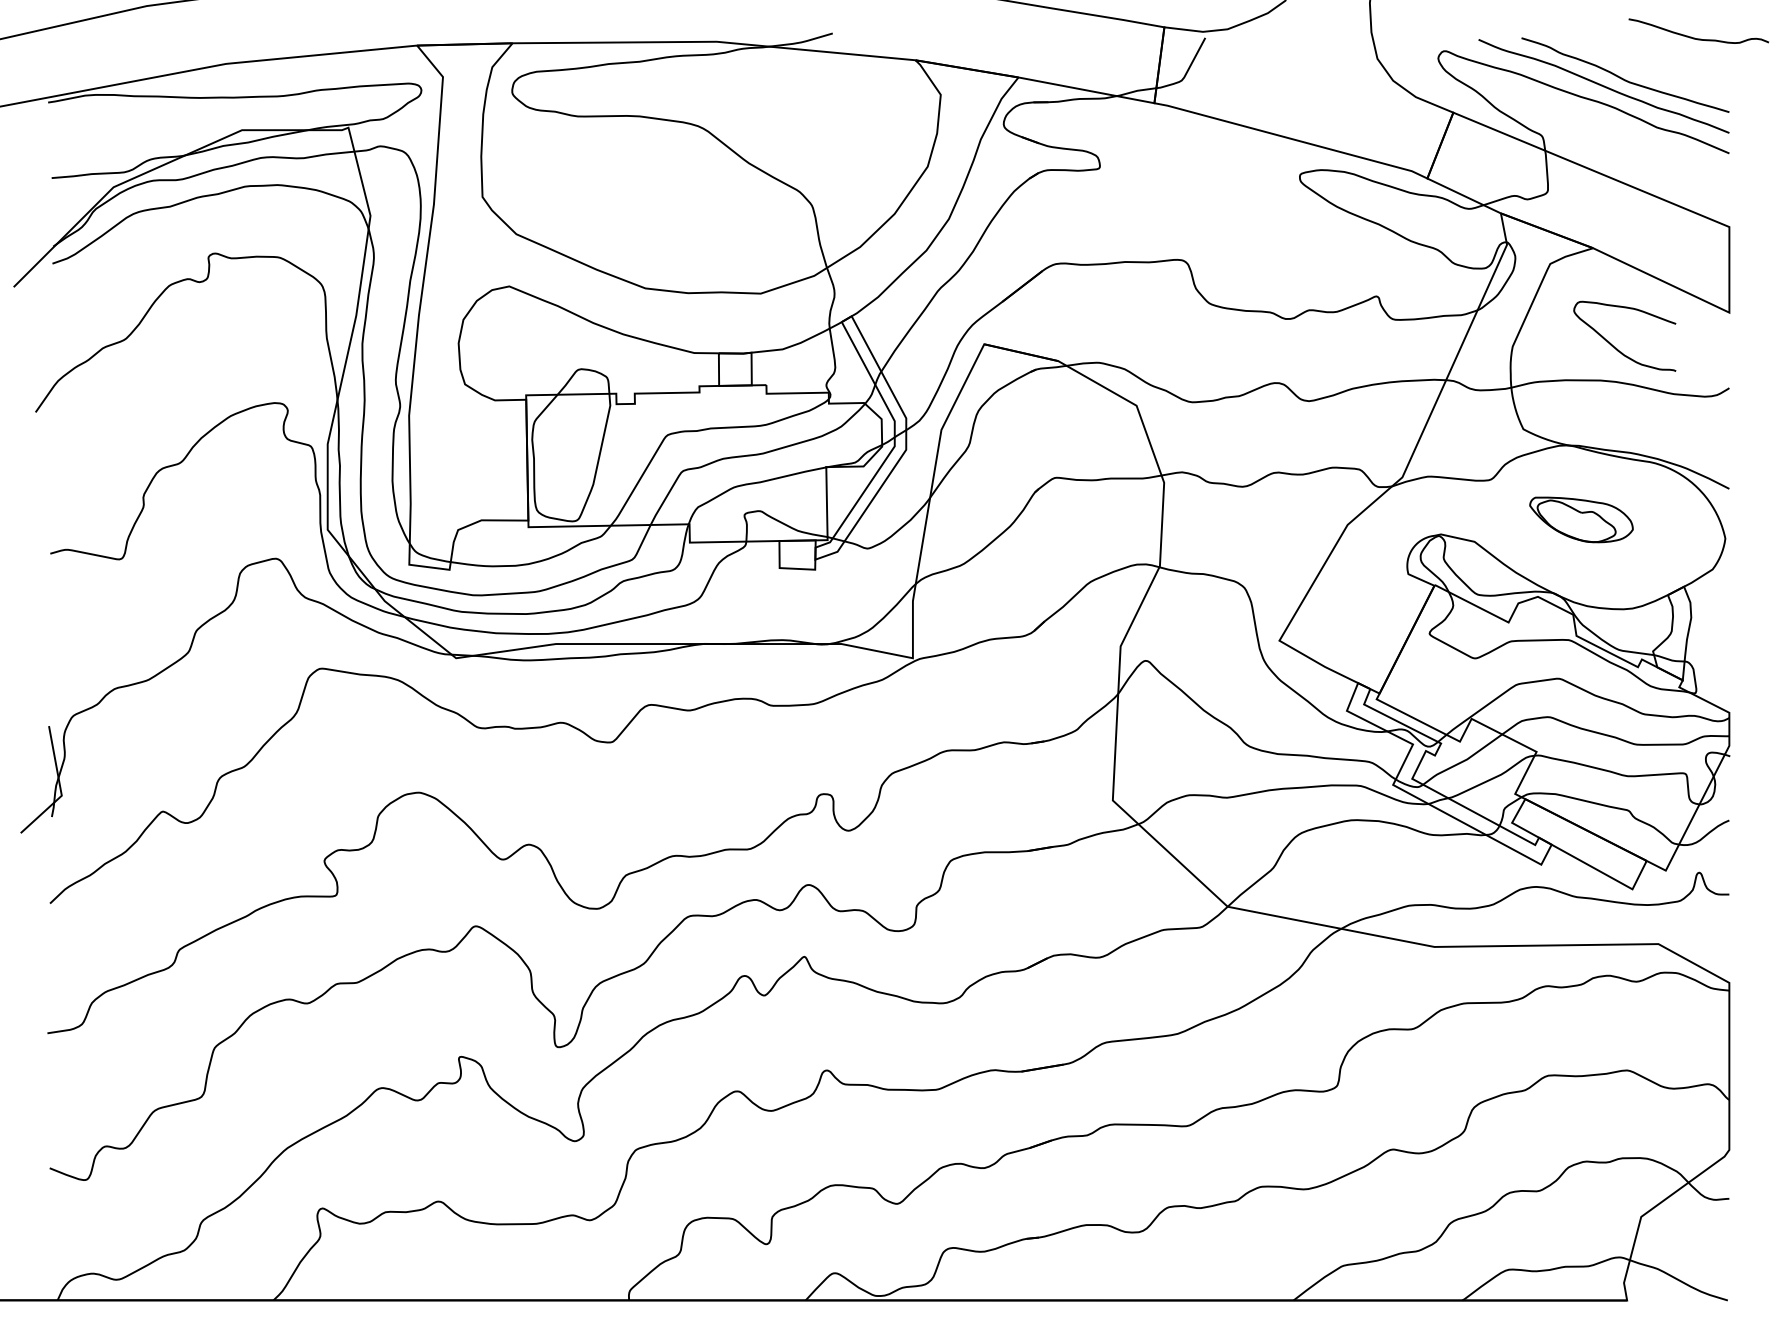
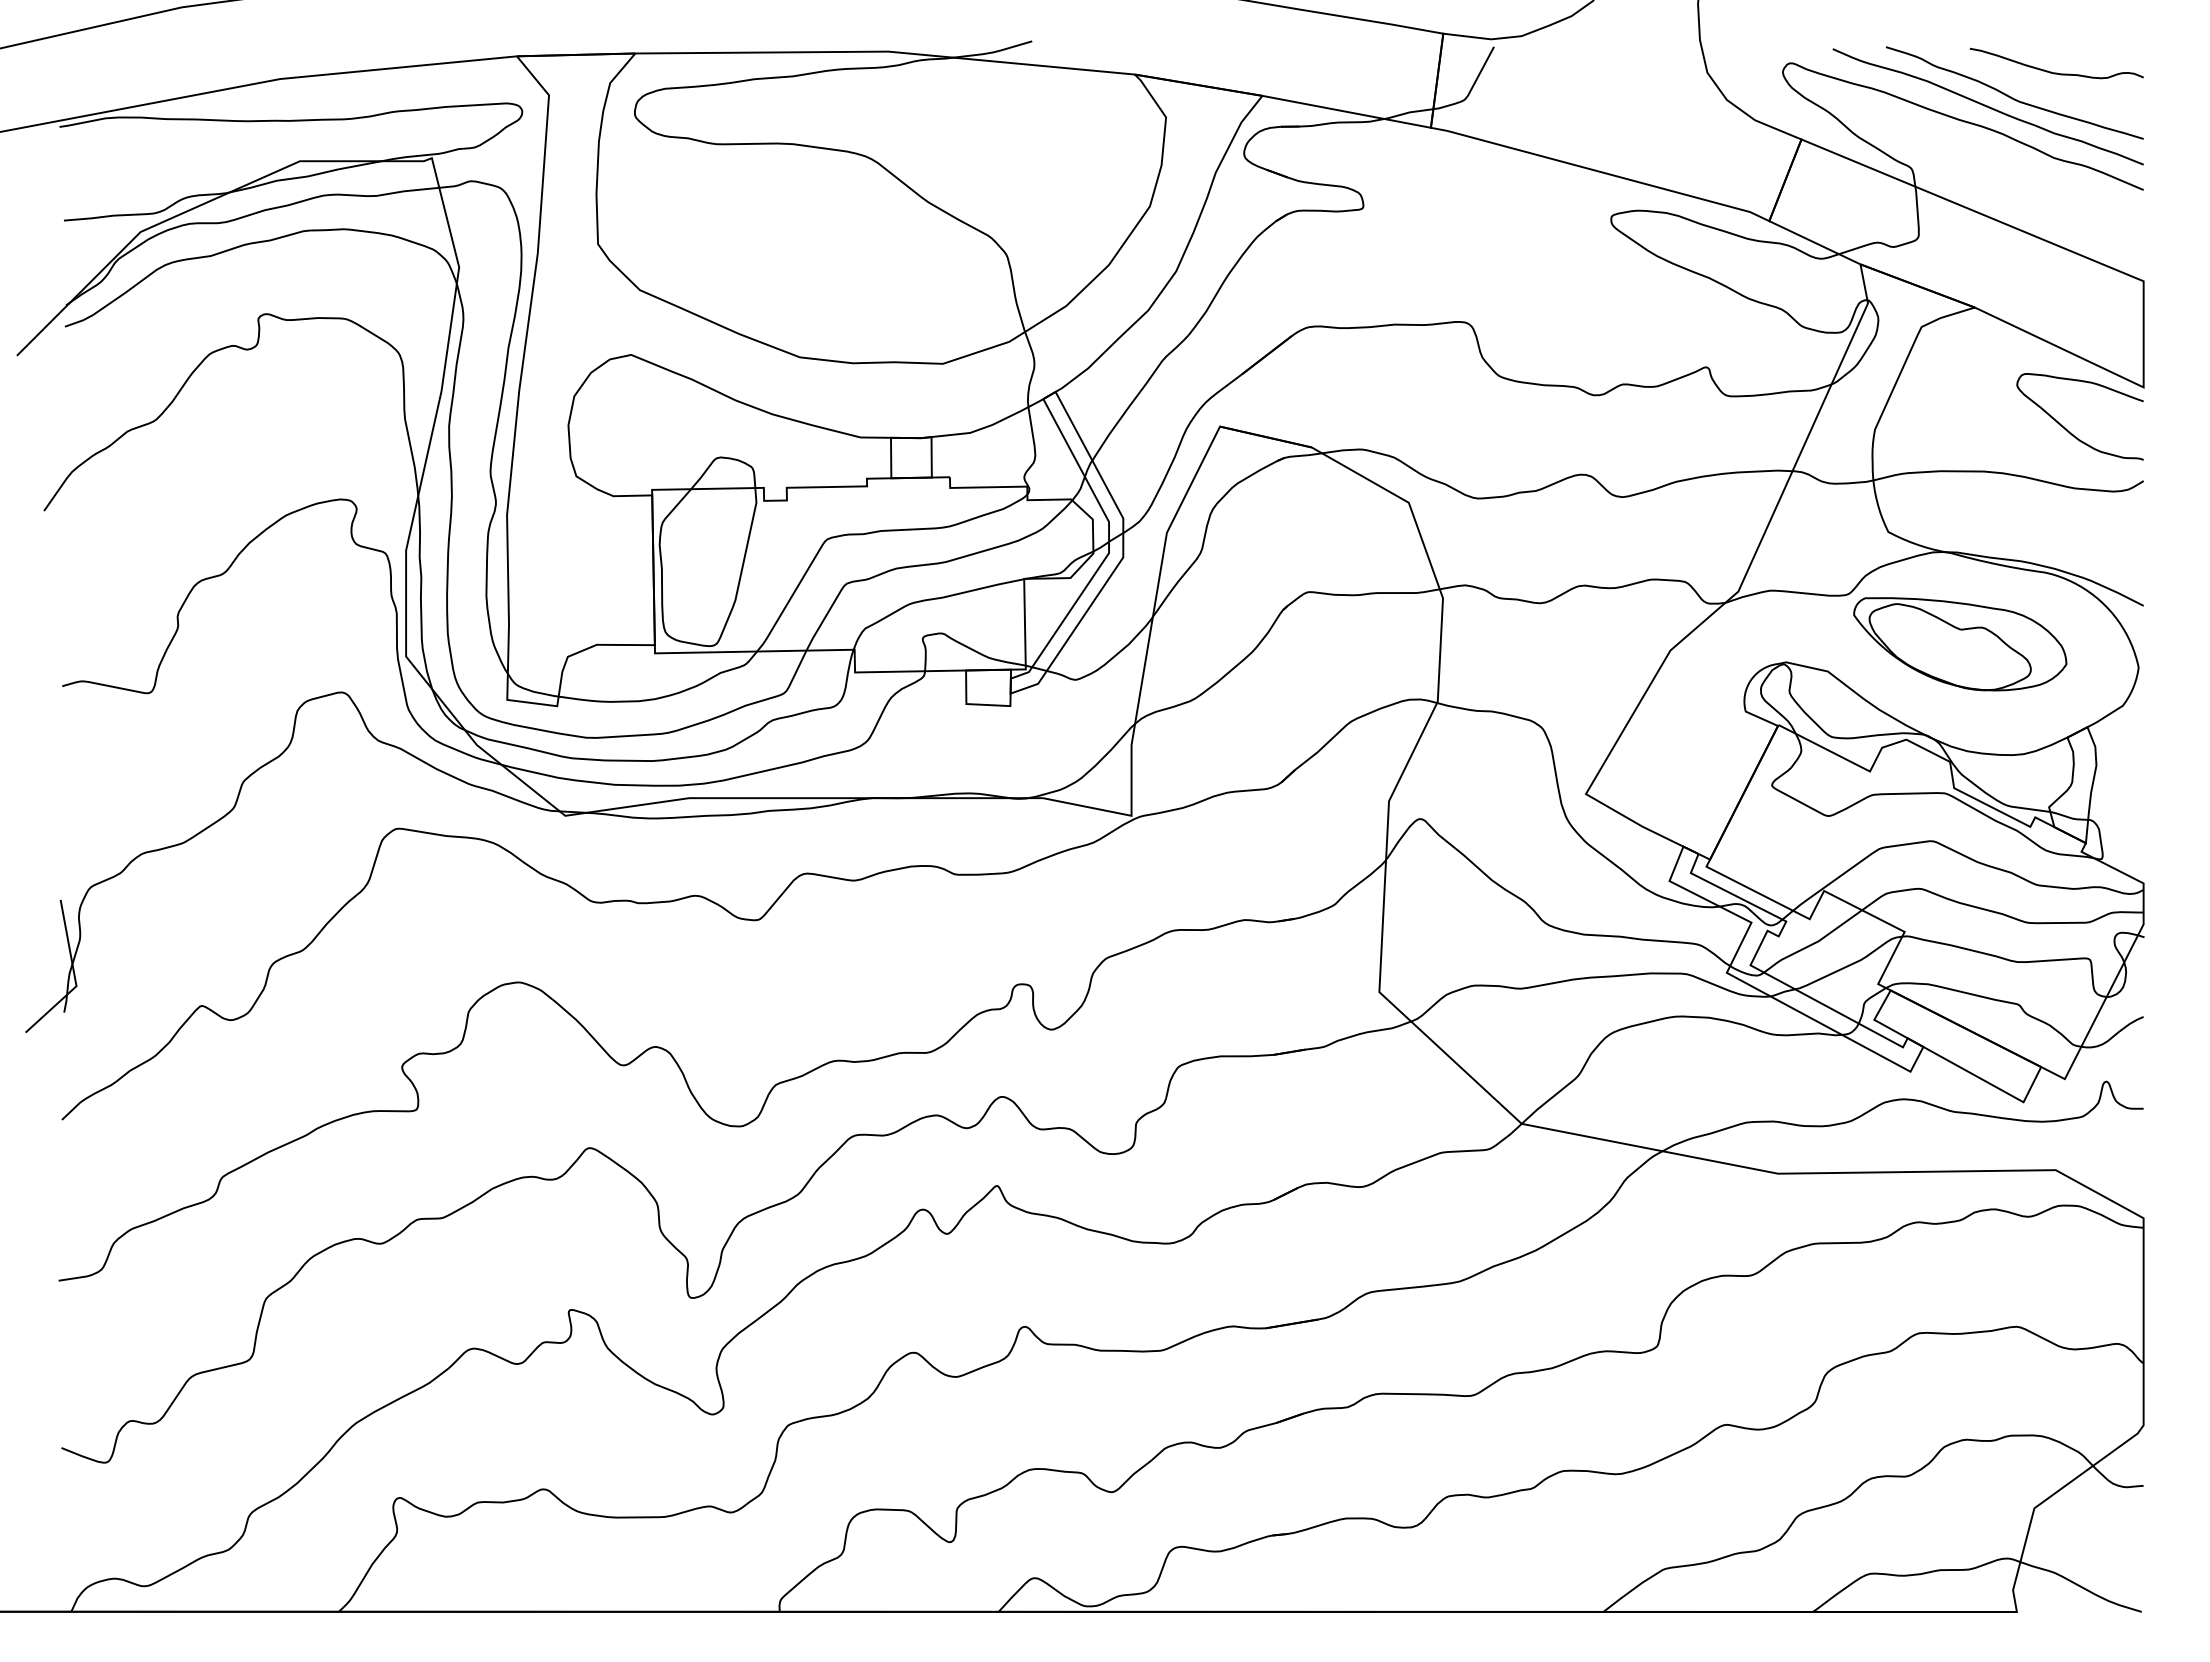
curve: (1698, 38) -> (2056, 72), moved
curve: (1613, 345) -> (2066, 428), moved
part: (1581, 520) -> (1960, 644), size x1.67

